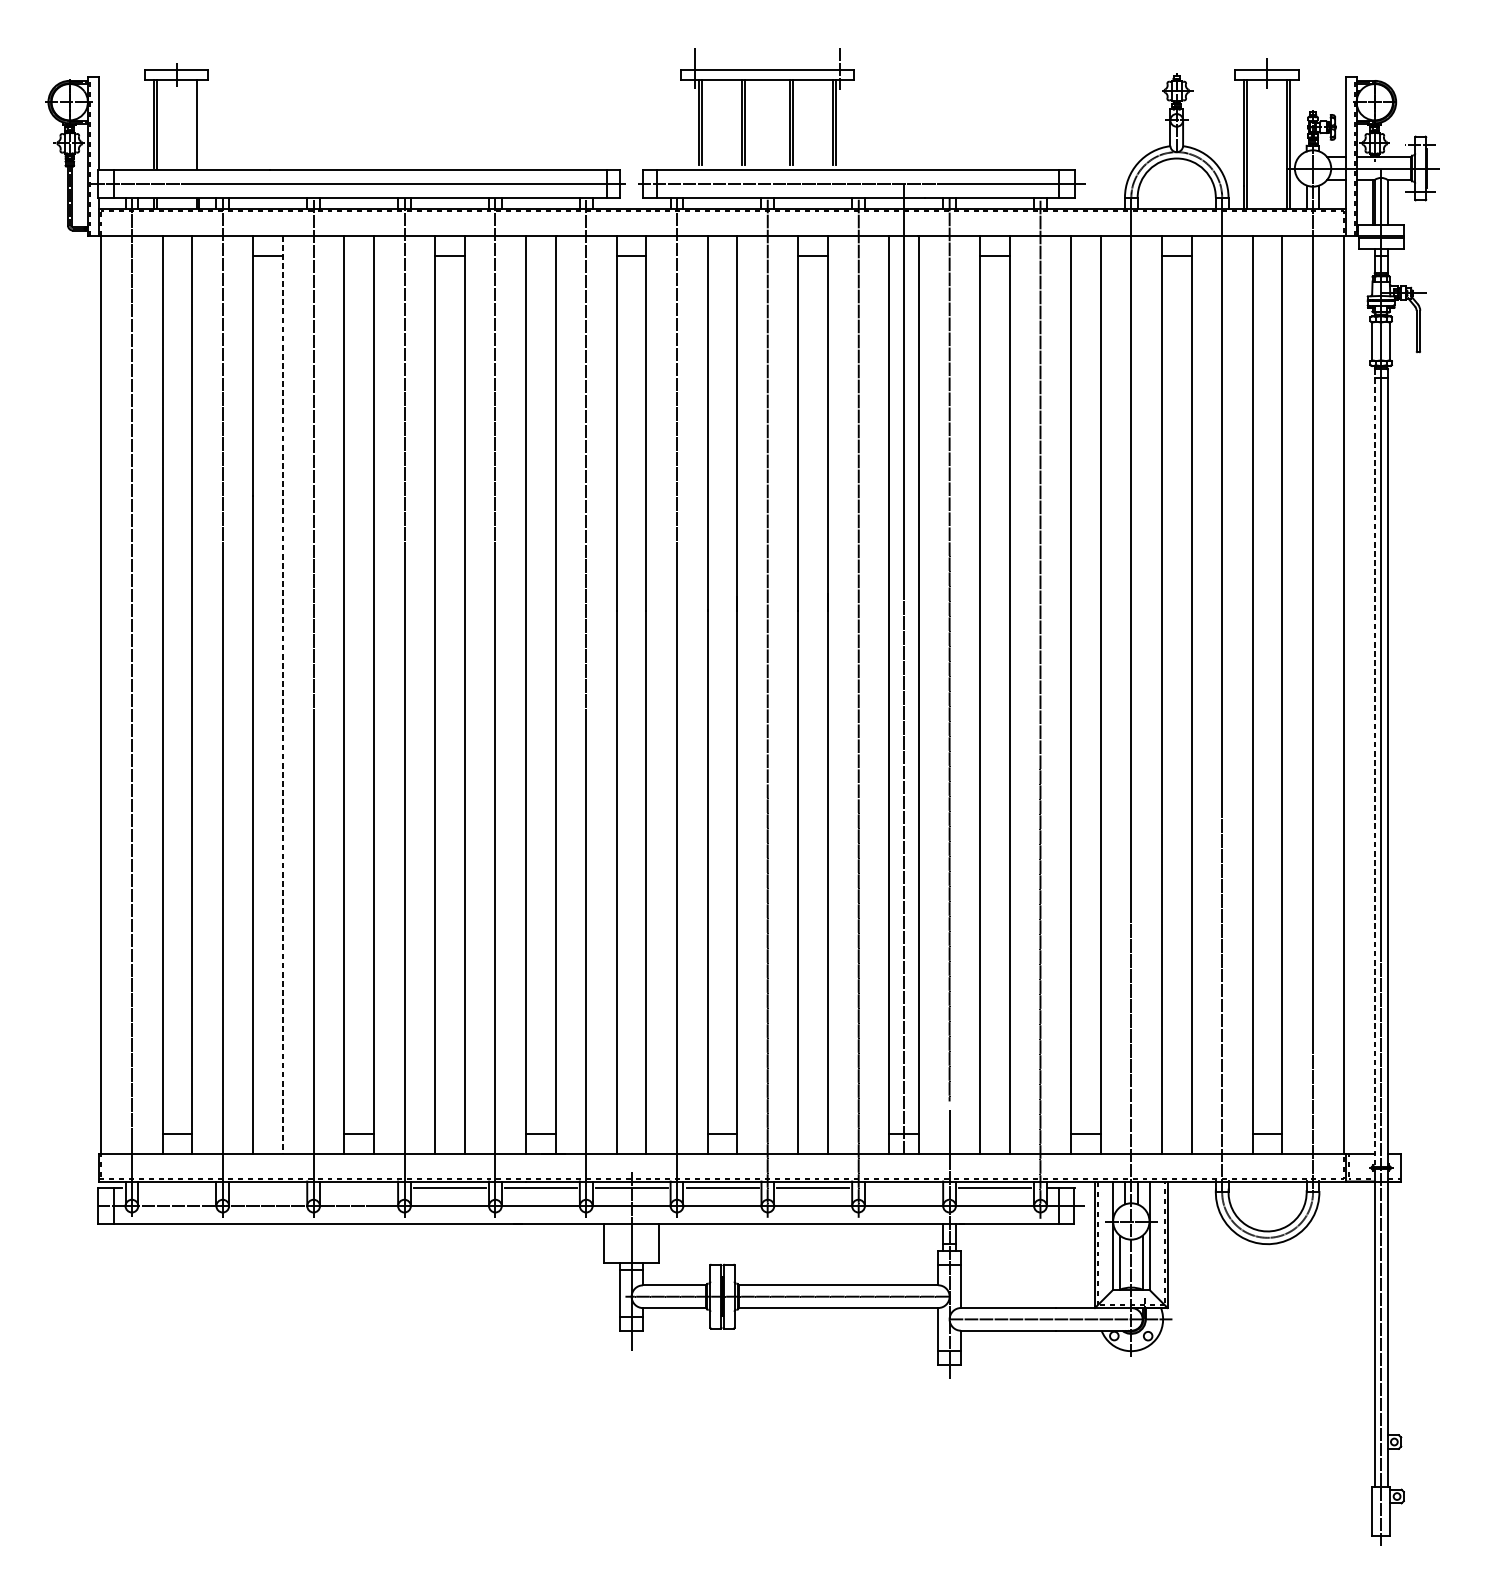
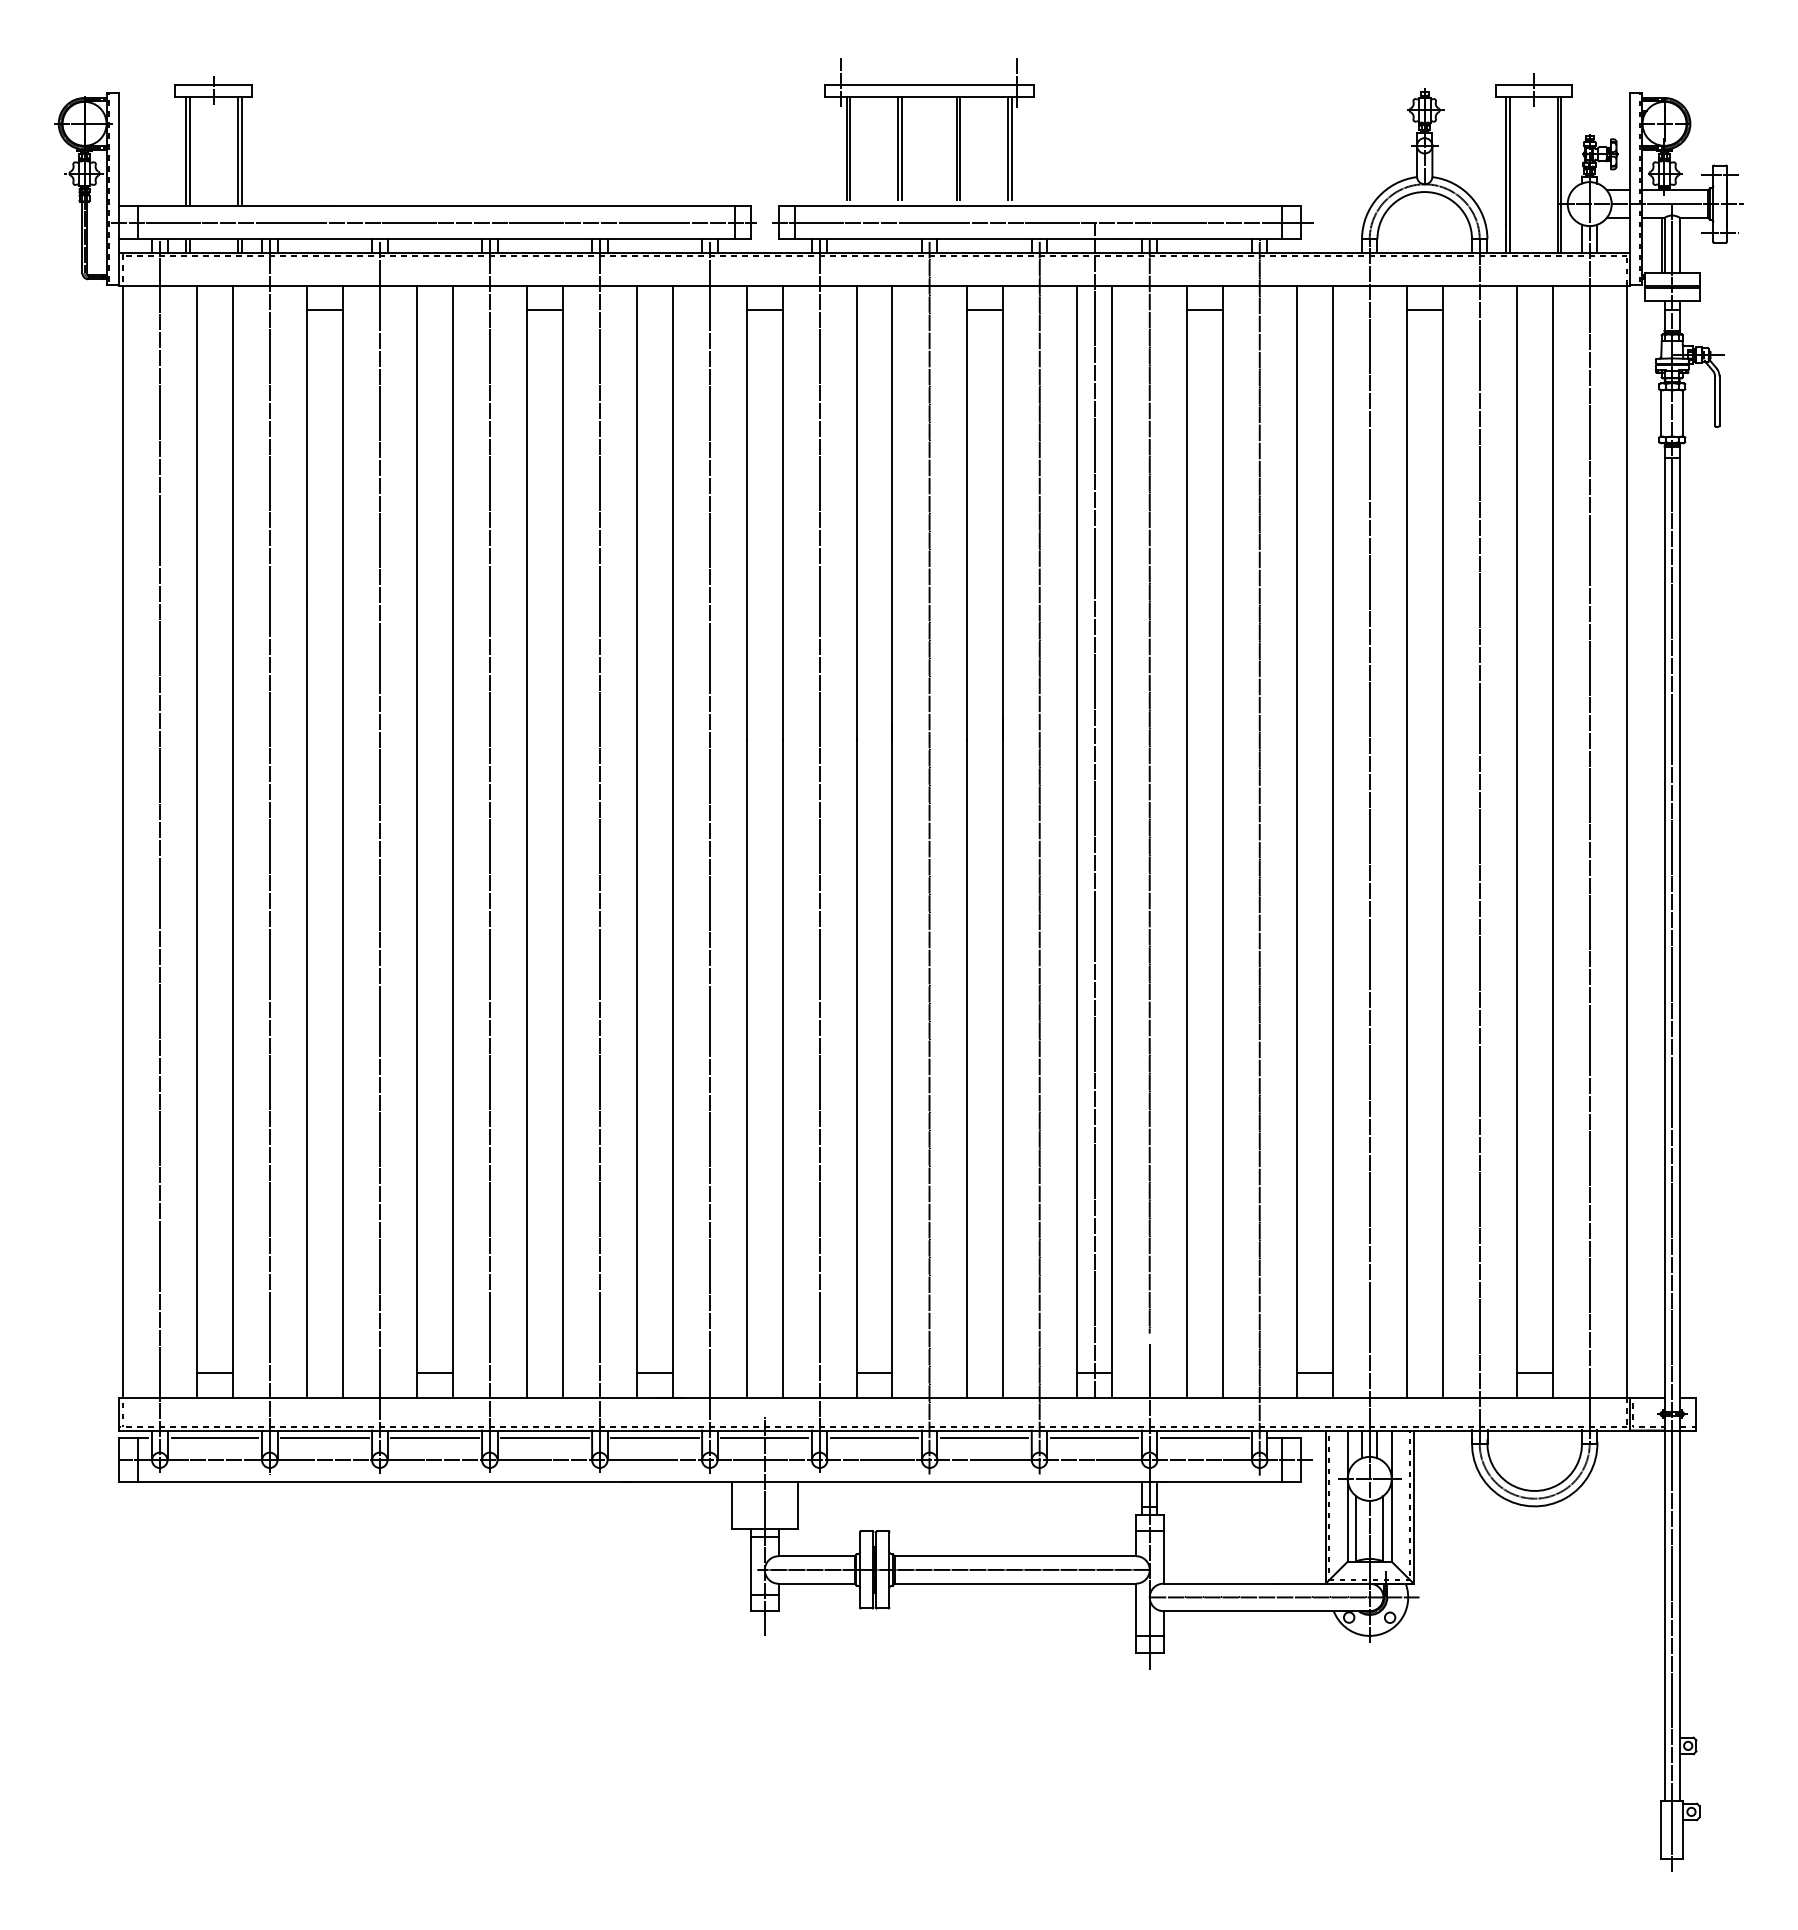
line: (199, 124) -> (241, 150), added
line: (282, 695) -> (342, 842), dashed -> solid
line: (1374, 767) -> (1664, 929), dashed -> solid
line: (177, 1188) -> (214, 1438), added
line: (267, 1188) -> (324, 1438), added
line: (358, 1188) -> (434, 1438), added
line: (903, 1188) -> (1094, 1438), added

